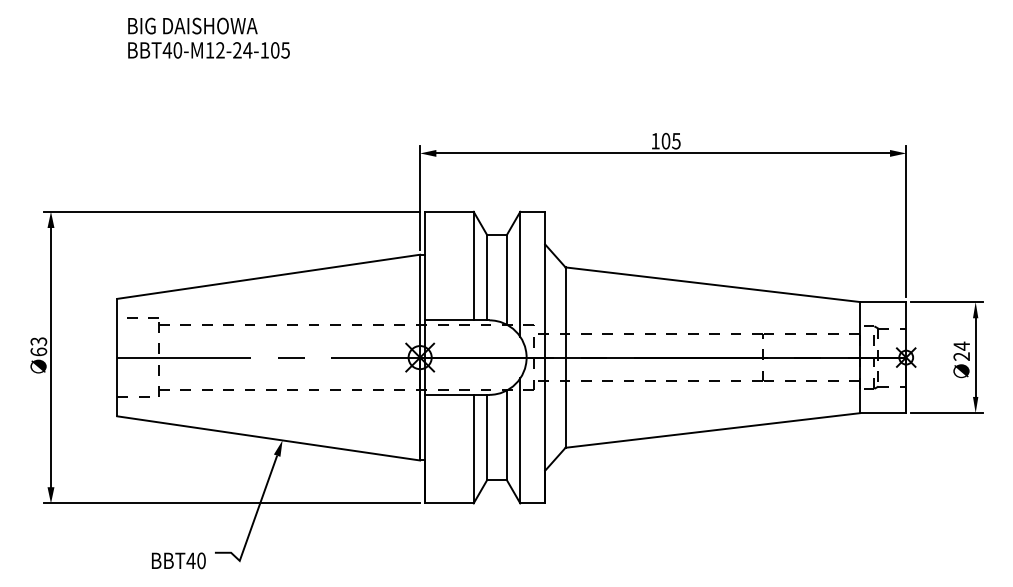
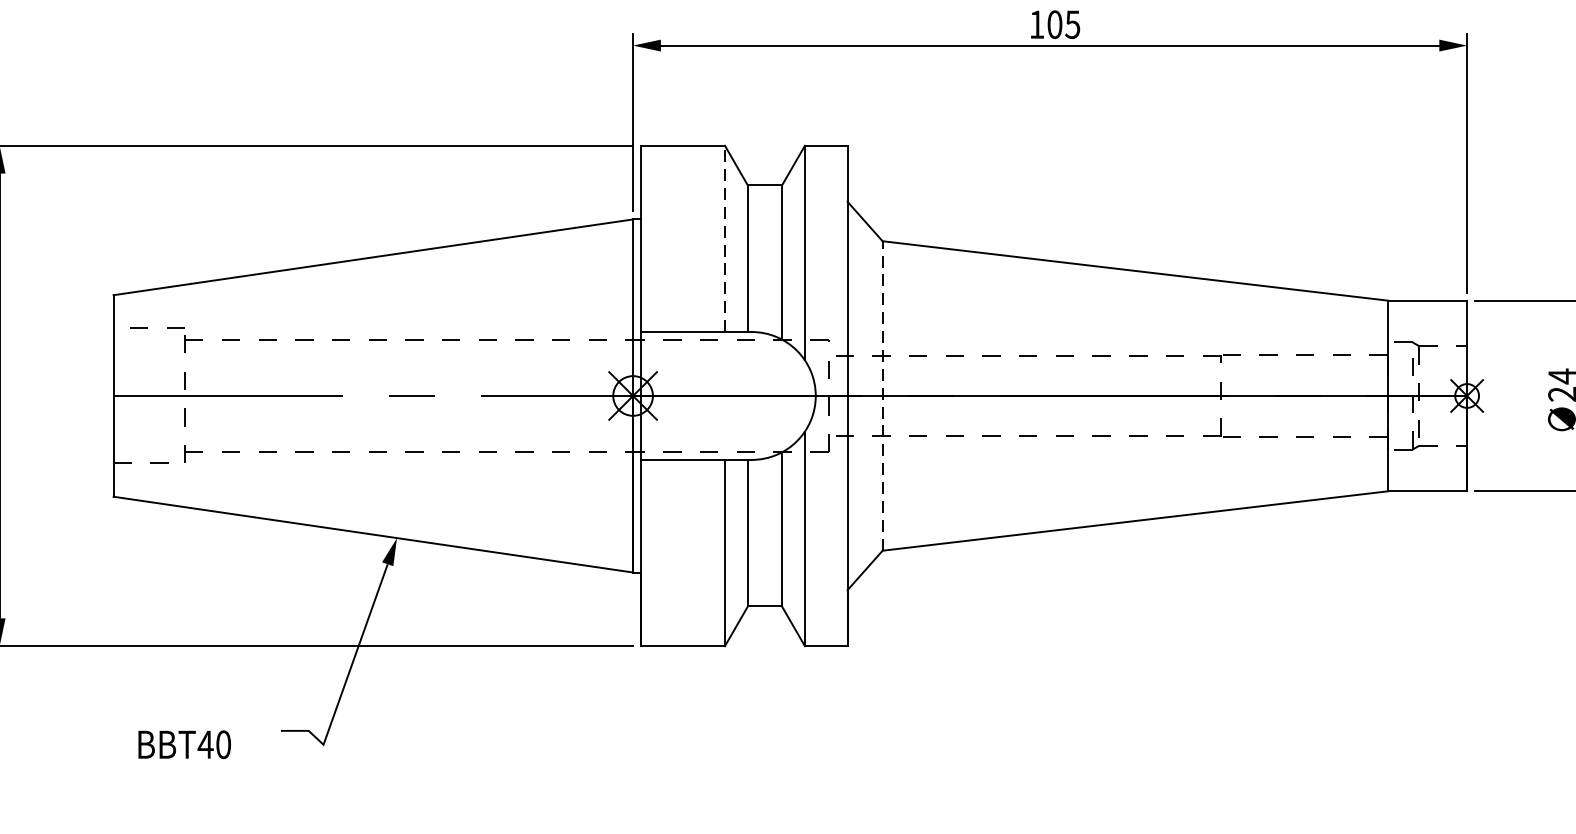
line: (473, 265) -> (724, 237), solid -> dashed
line: (565, 357) -> (882, 395), solid -> dashed
text: (178, 560) -> (184, 744), moved

